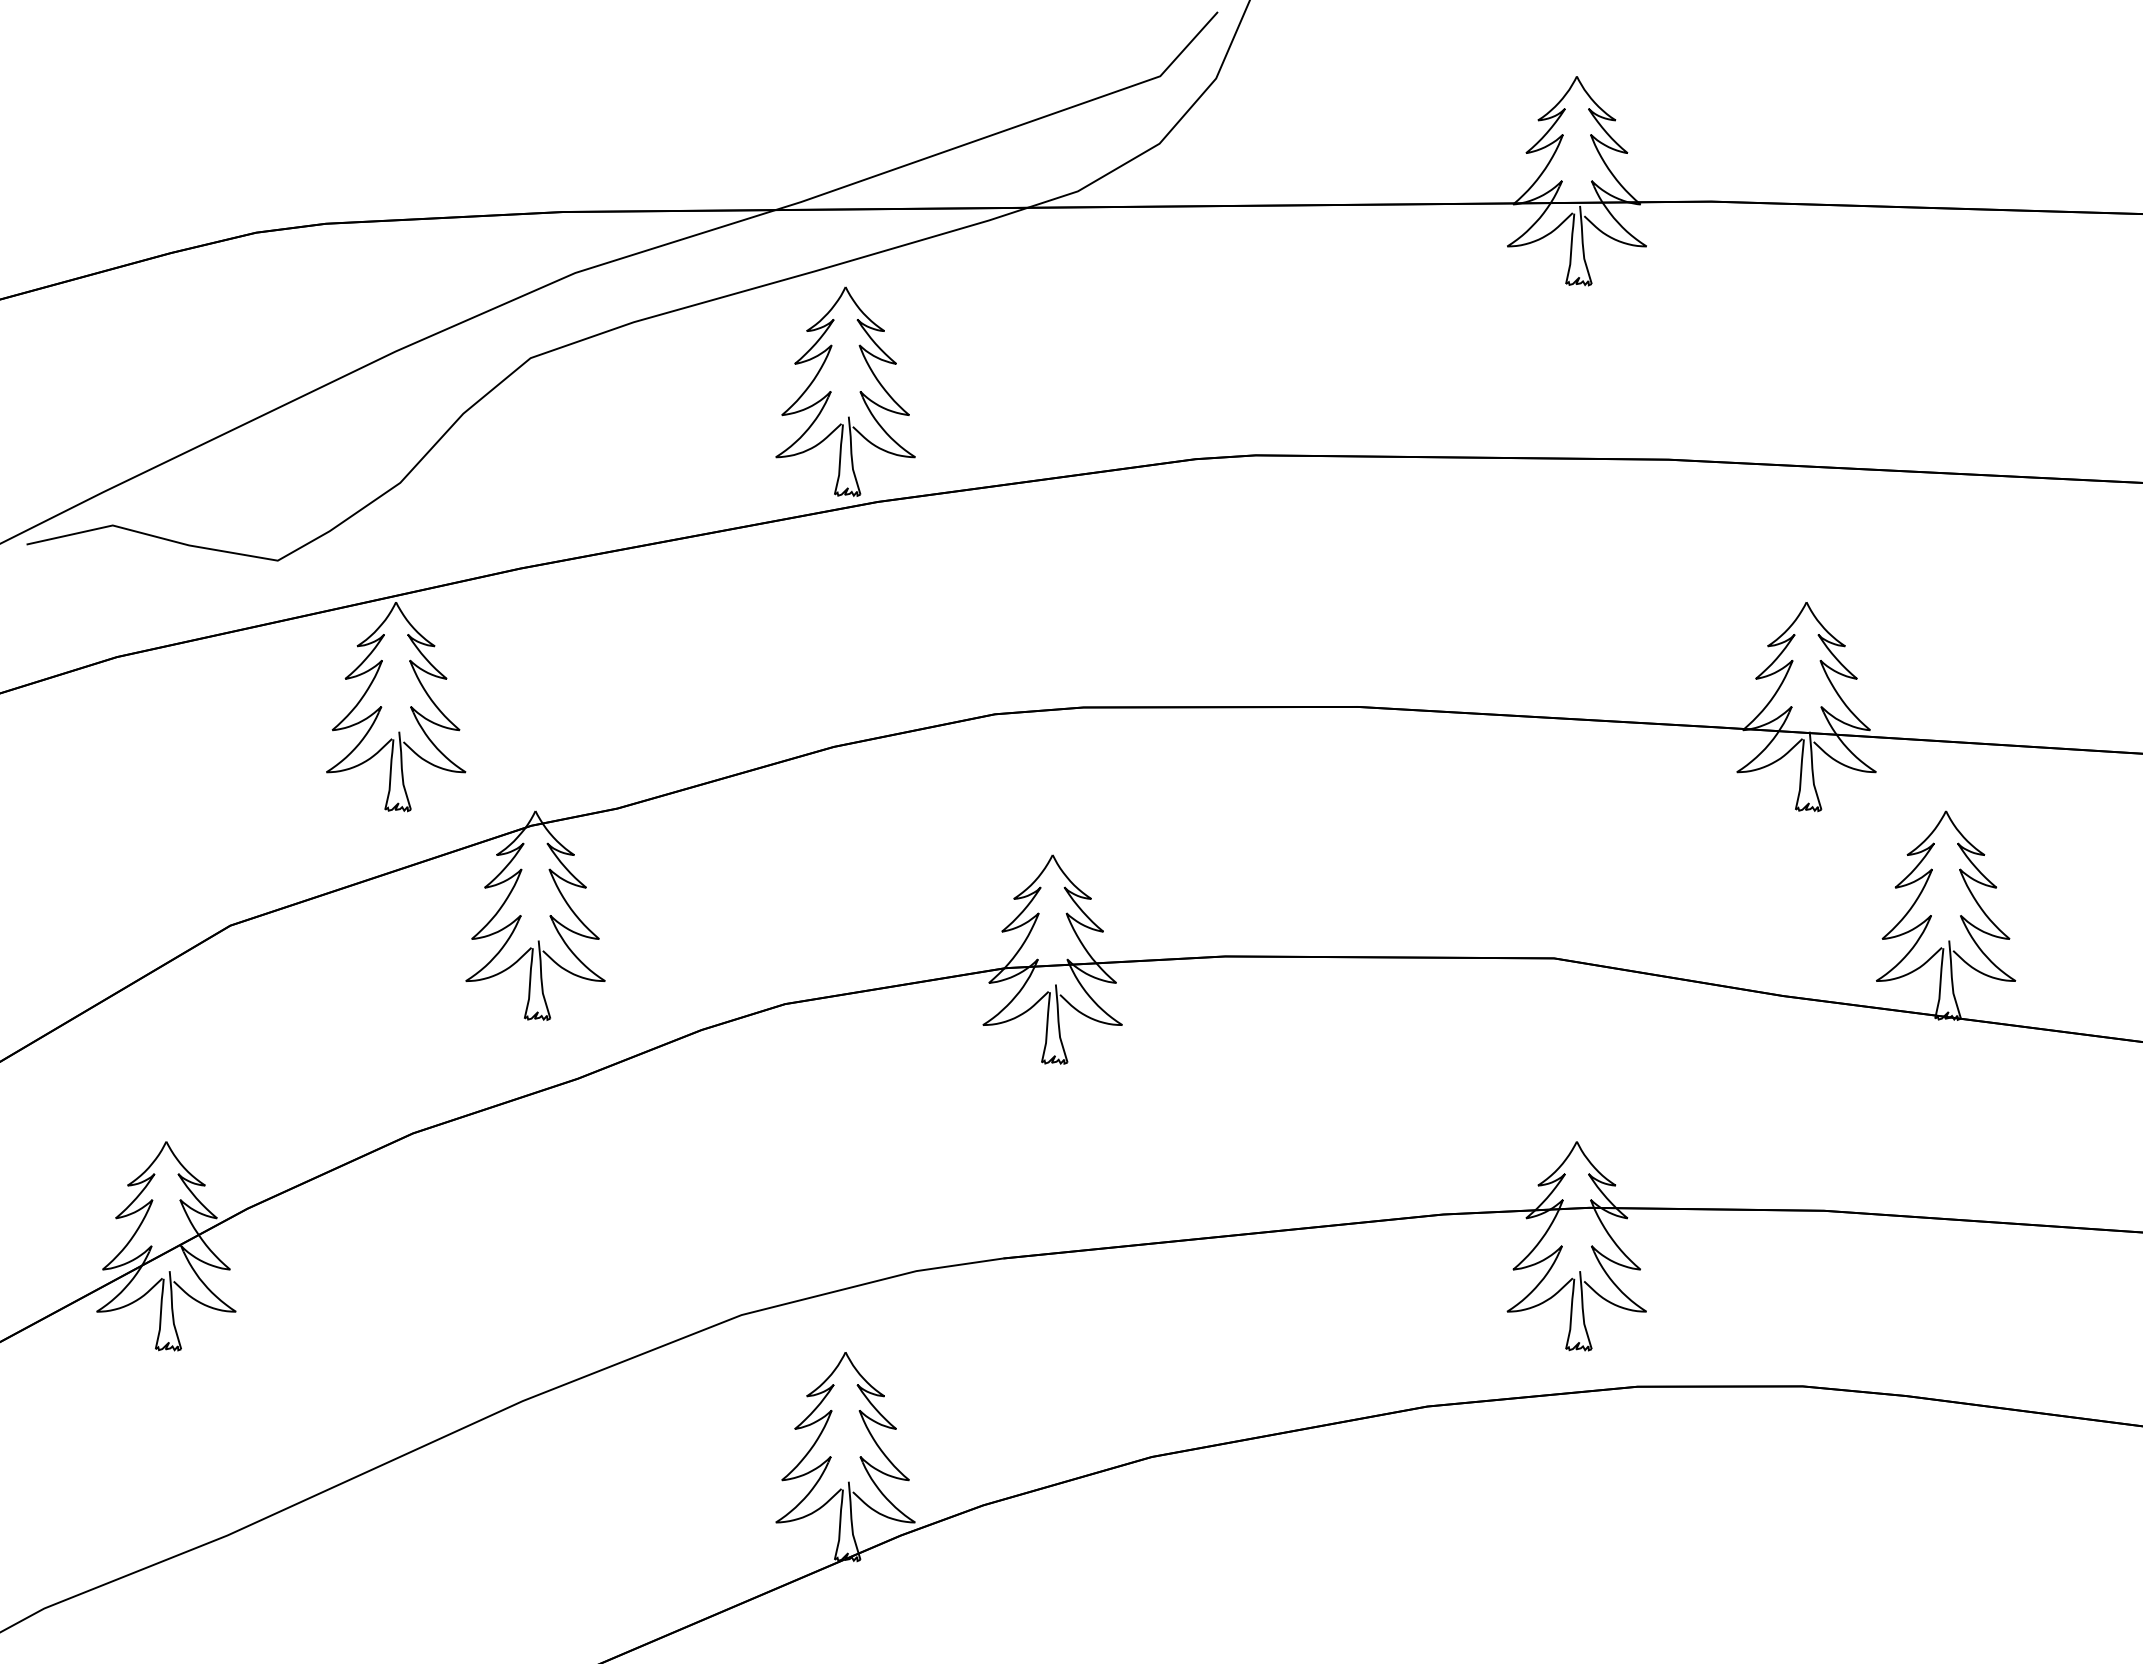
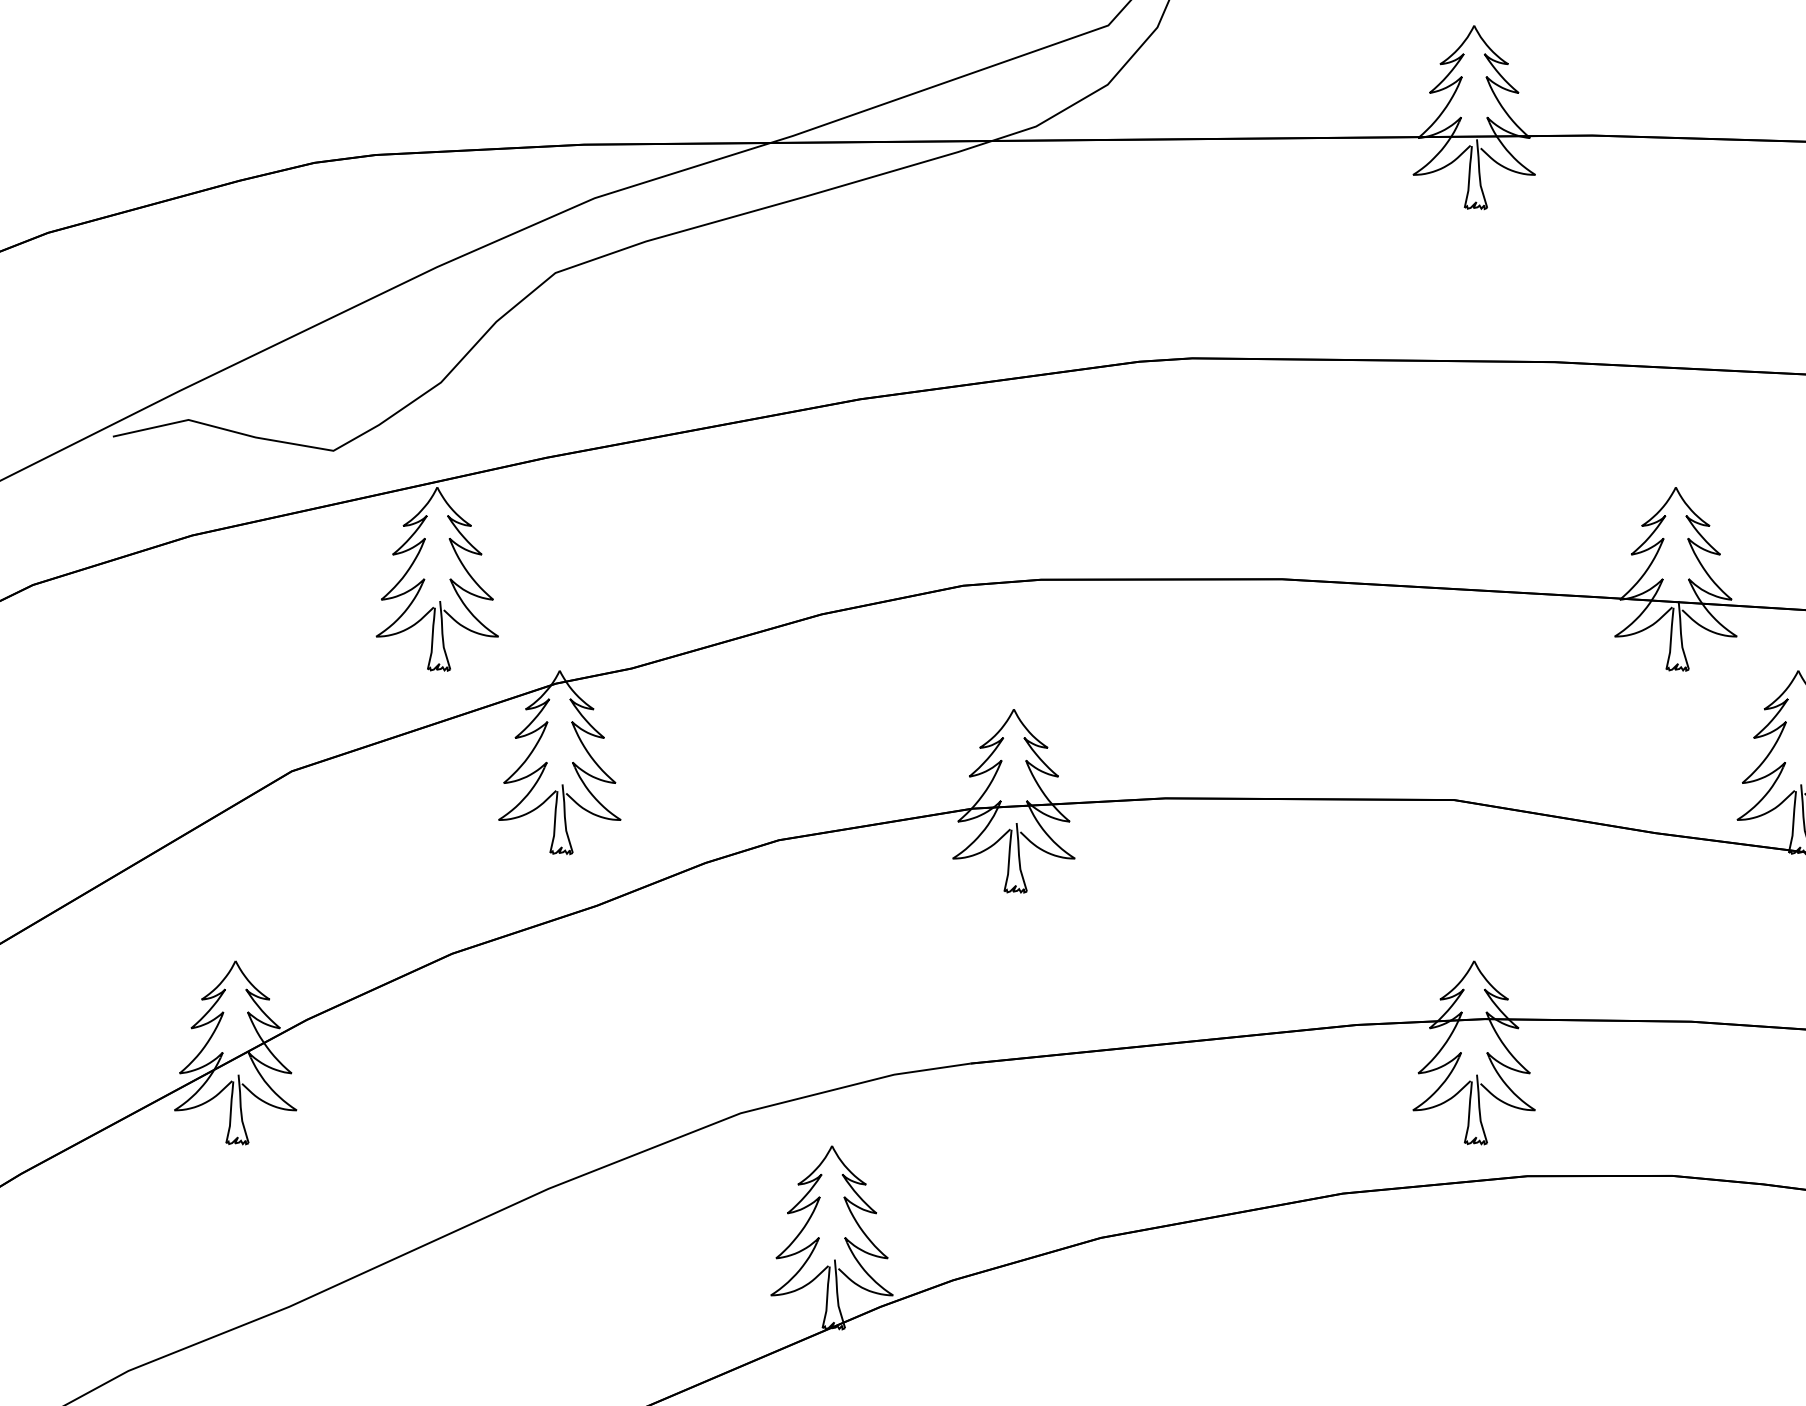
part: (831, 391) -> (819, 302), removed

